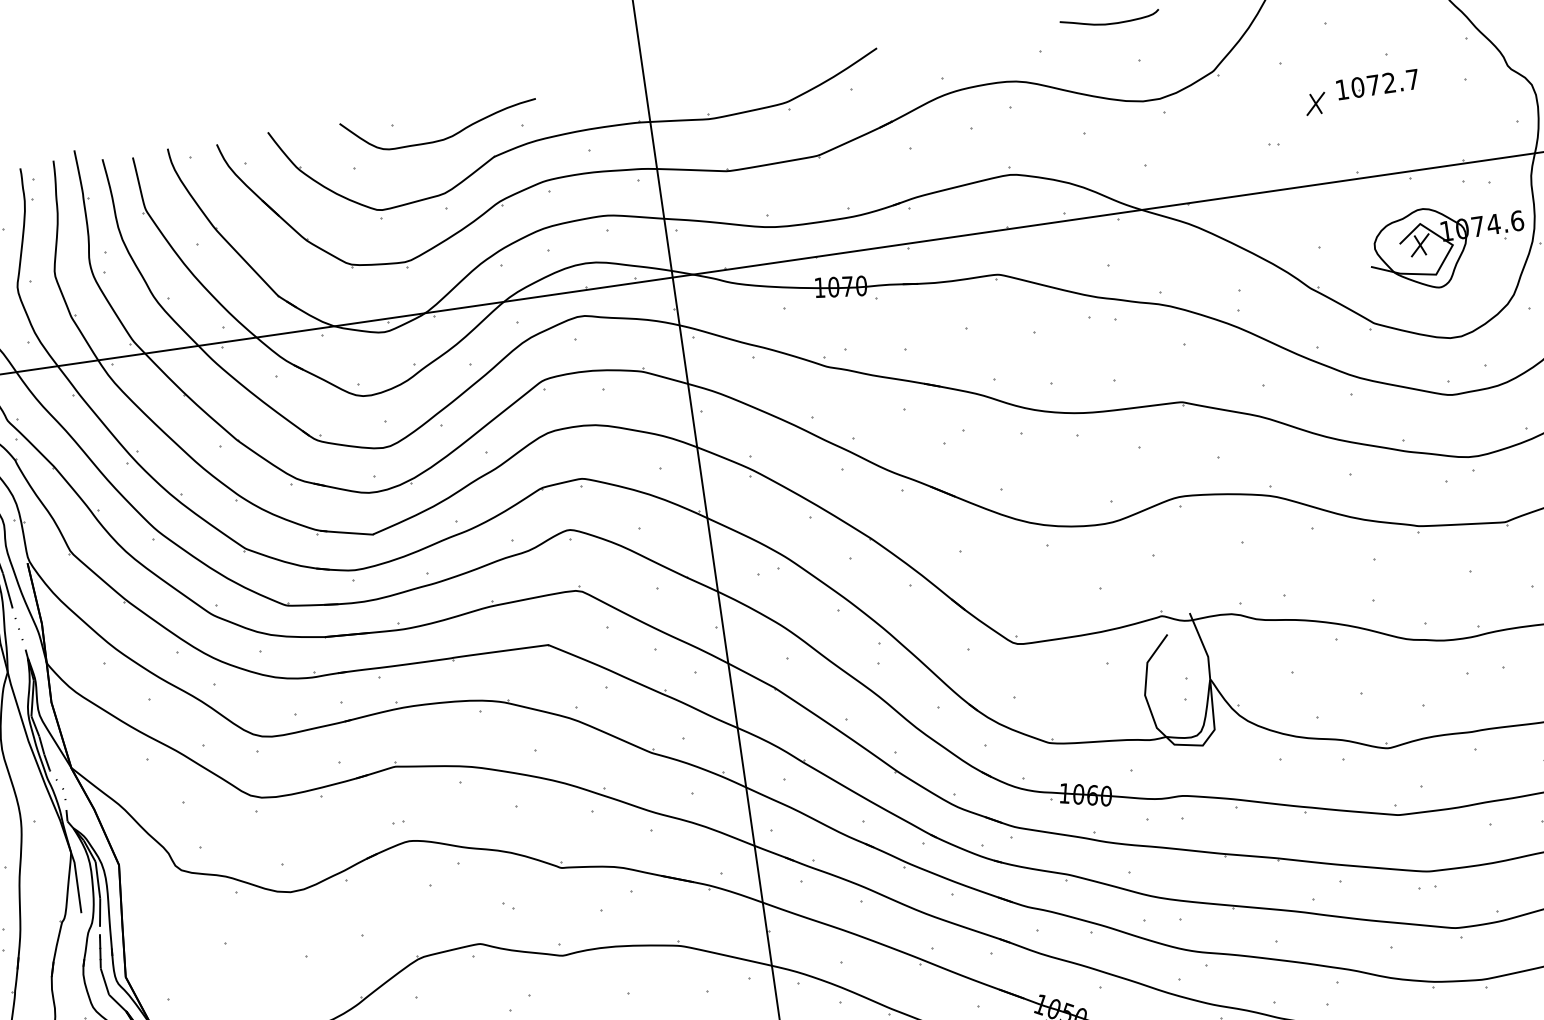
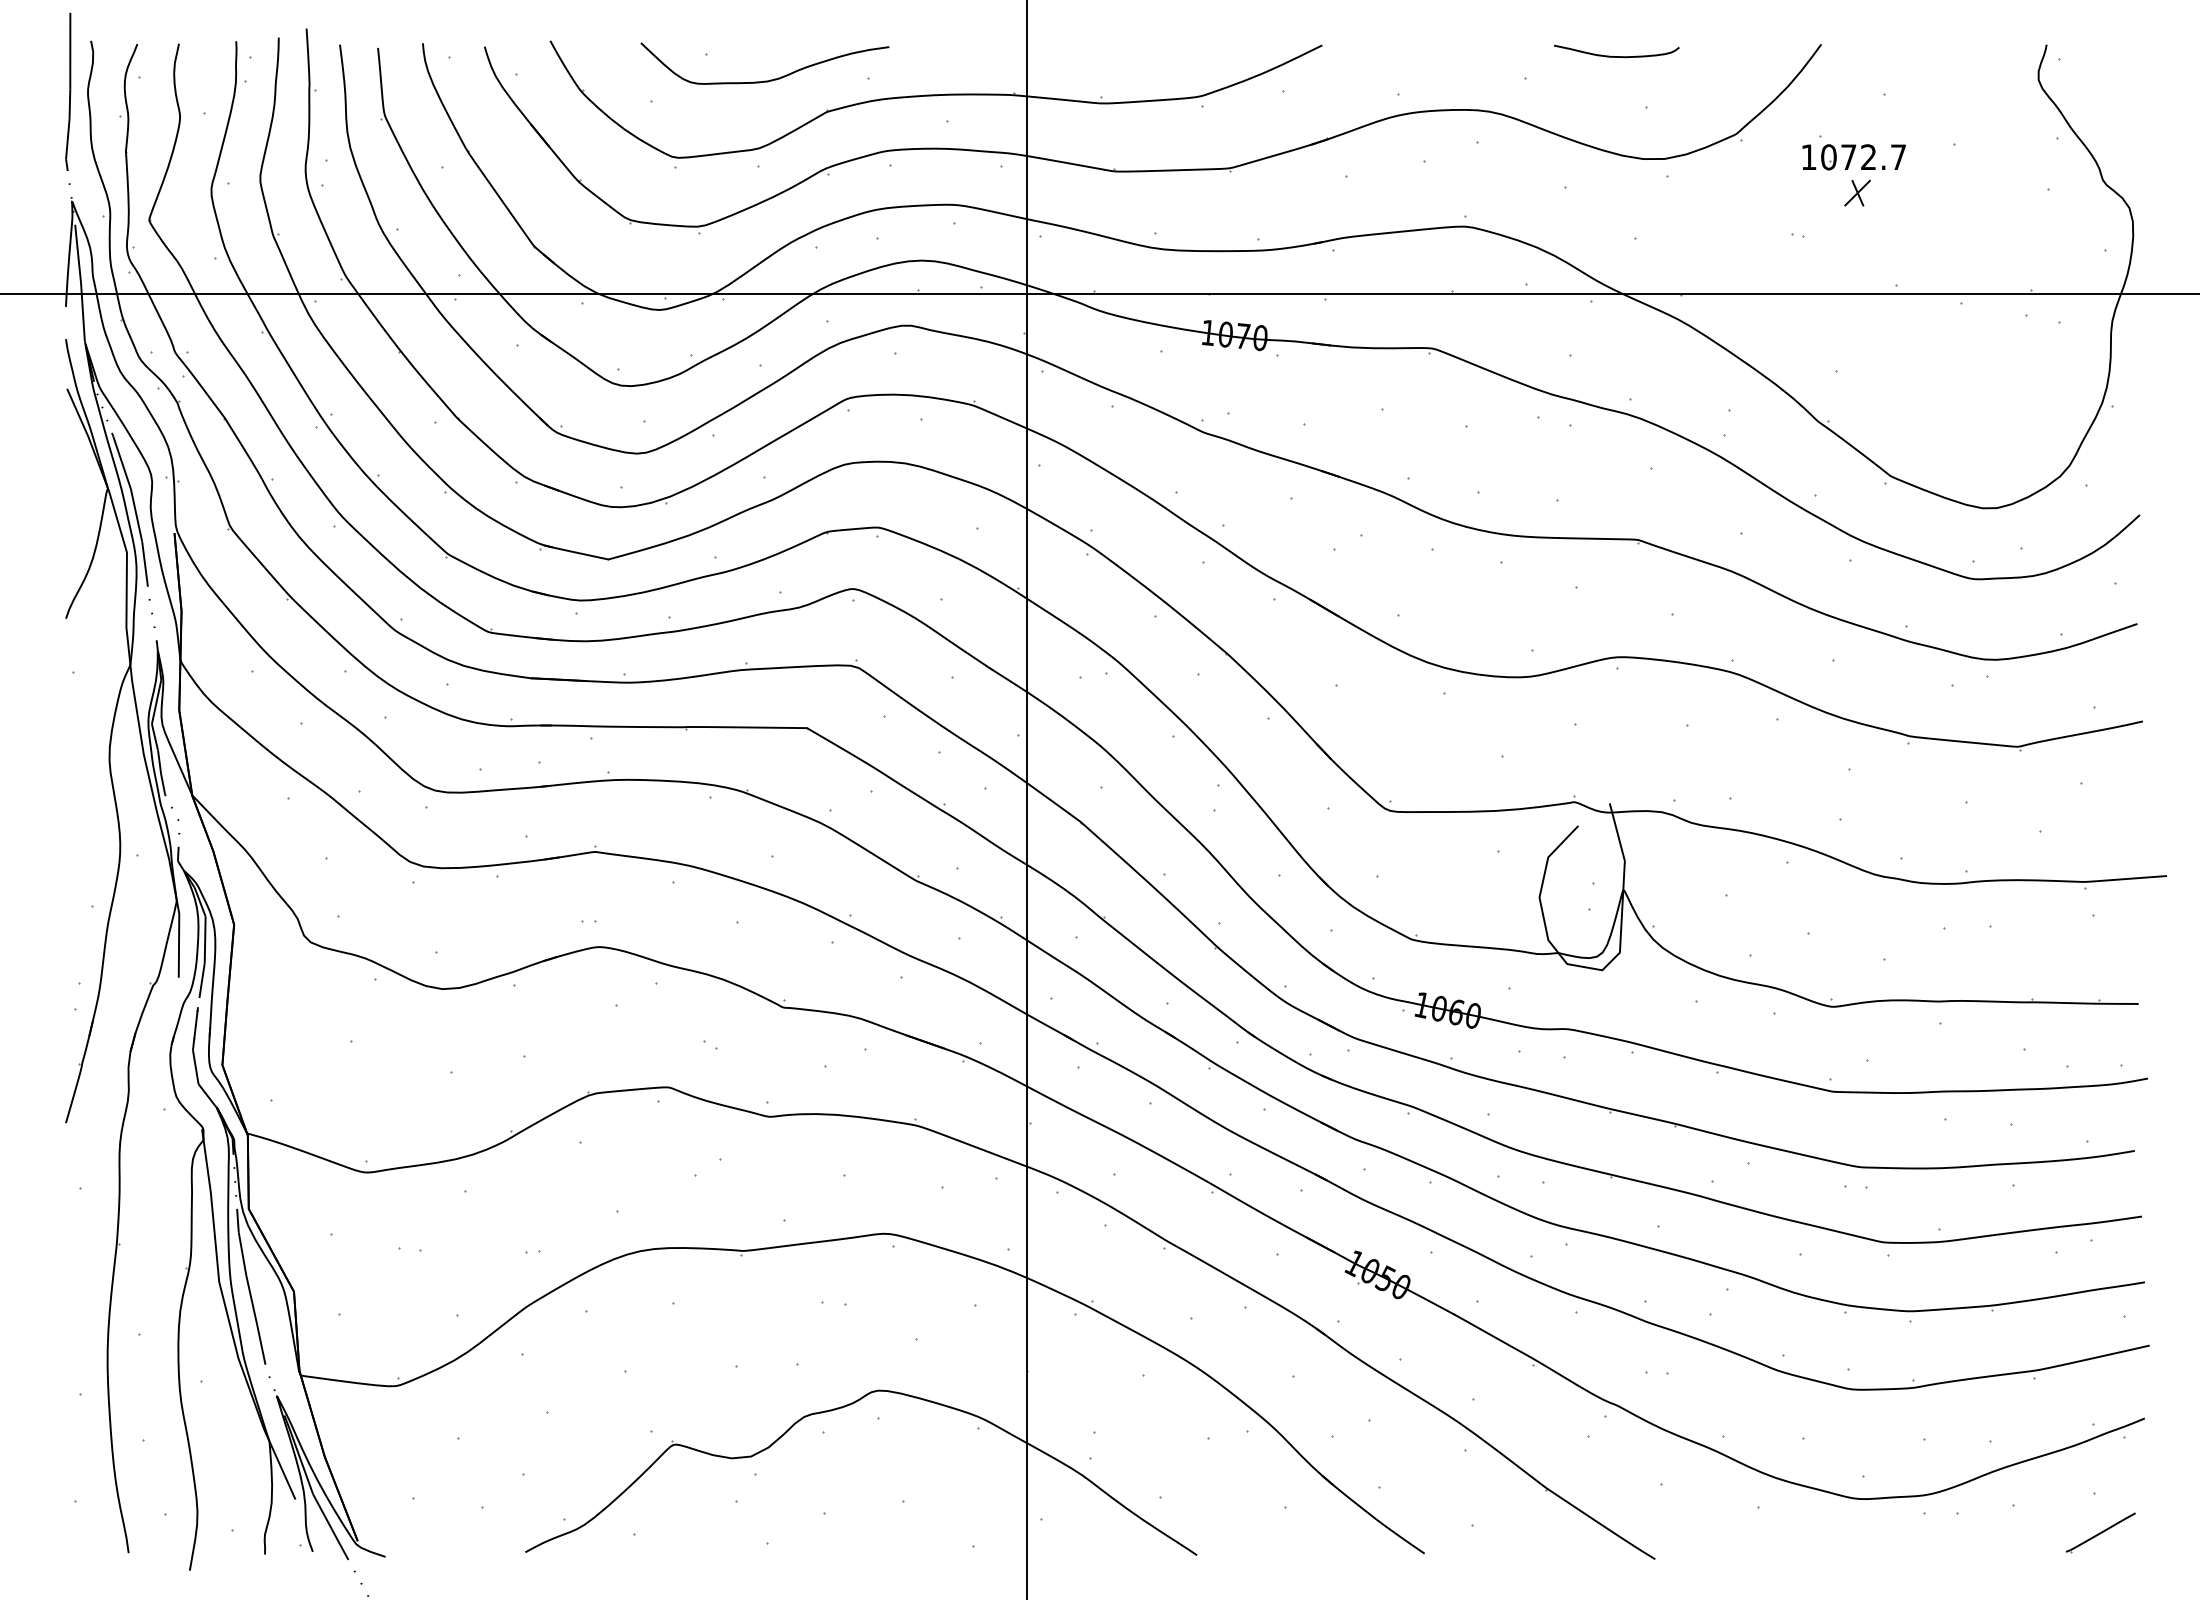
part: (1377, 84) -> (1853, 157), moved
part: (1447, 246) -> (1995, 393), removed

